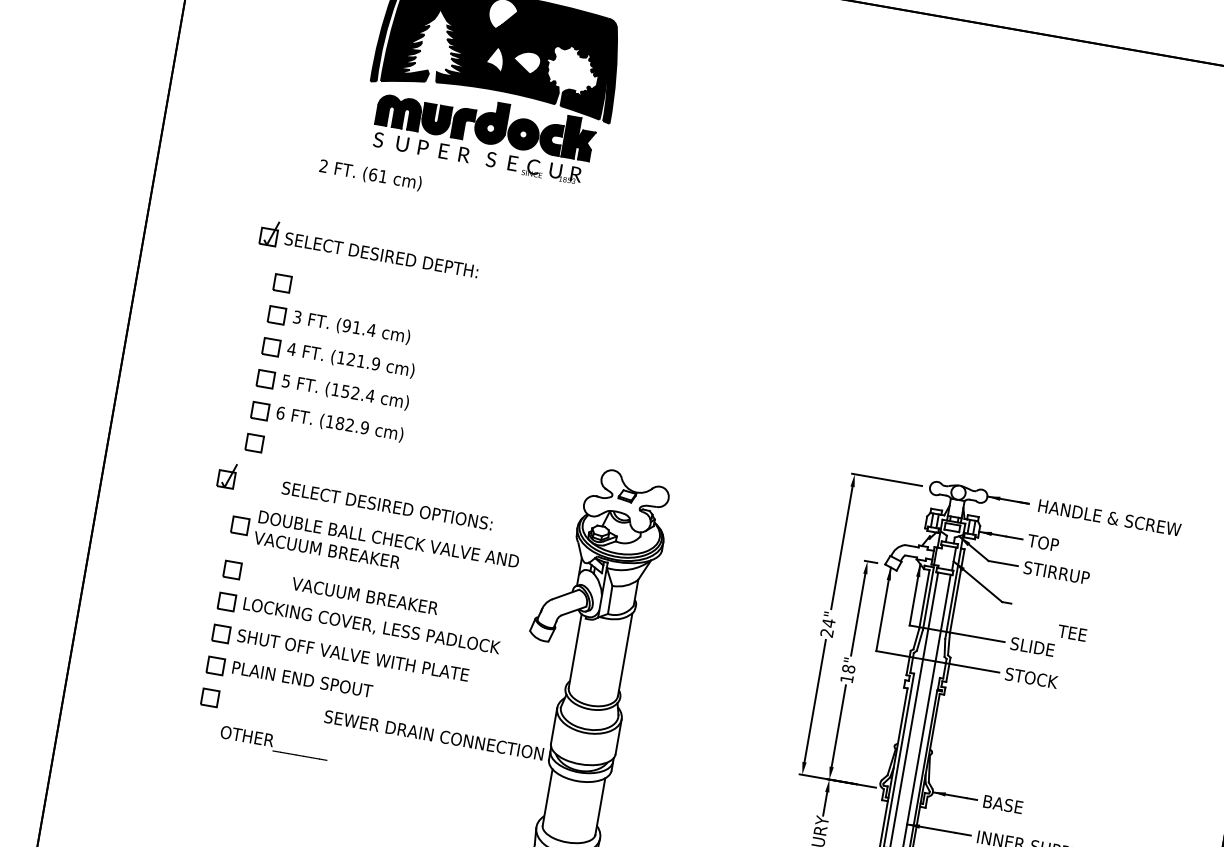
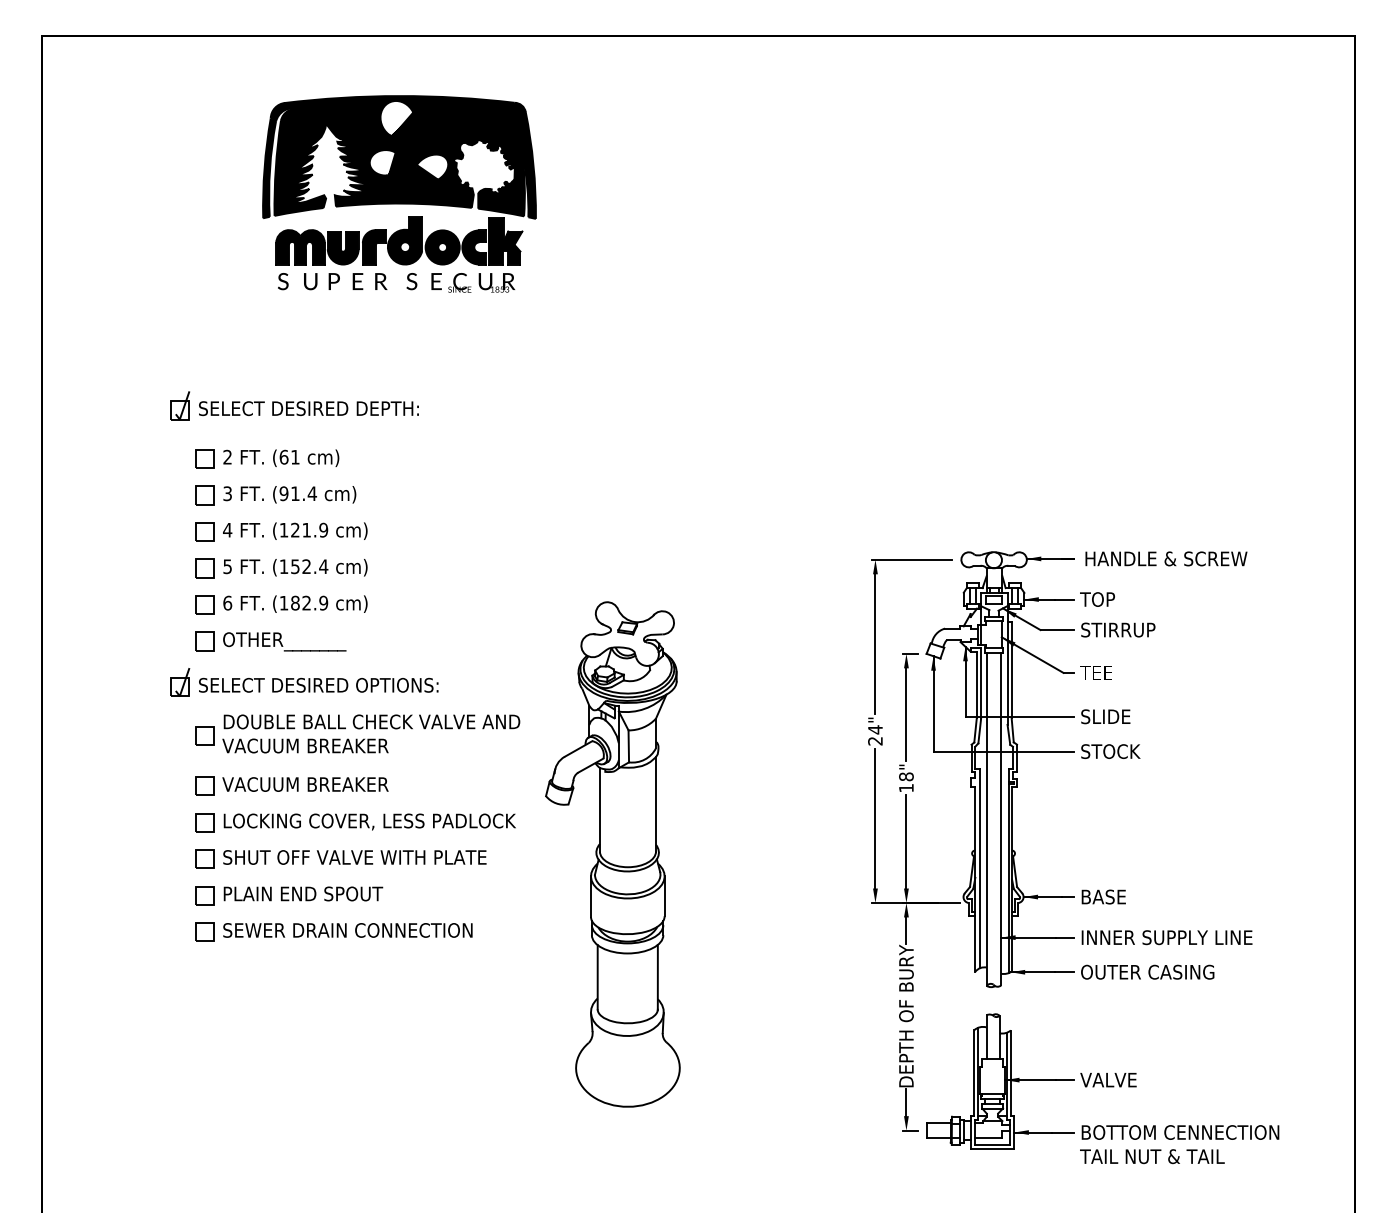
text: (370, 174) -> (281, 457), moved
text: (387, 505) -> (318, 684), moved
text: (365, 596) -> (305, 784), moved
text: (1071, 632) -> (1095, 672), moved
text: (433, 735) -> (347, 930), moved
text: (274, 742) -> (284, 641), moved

